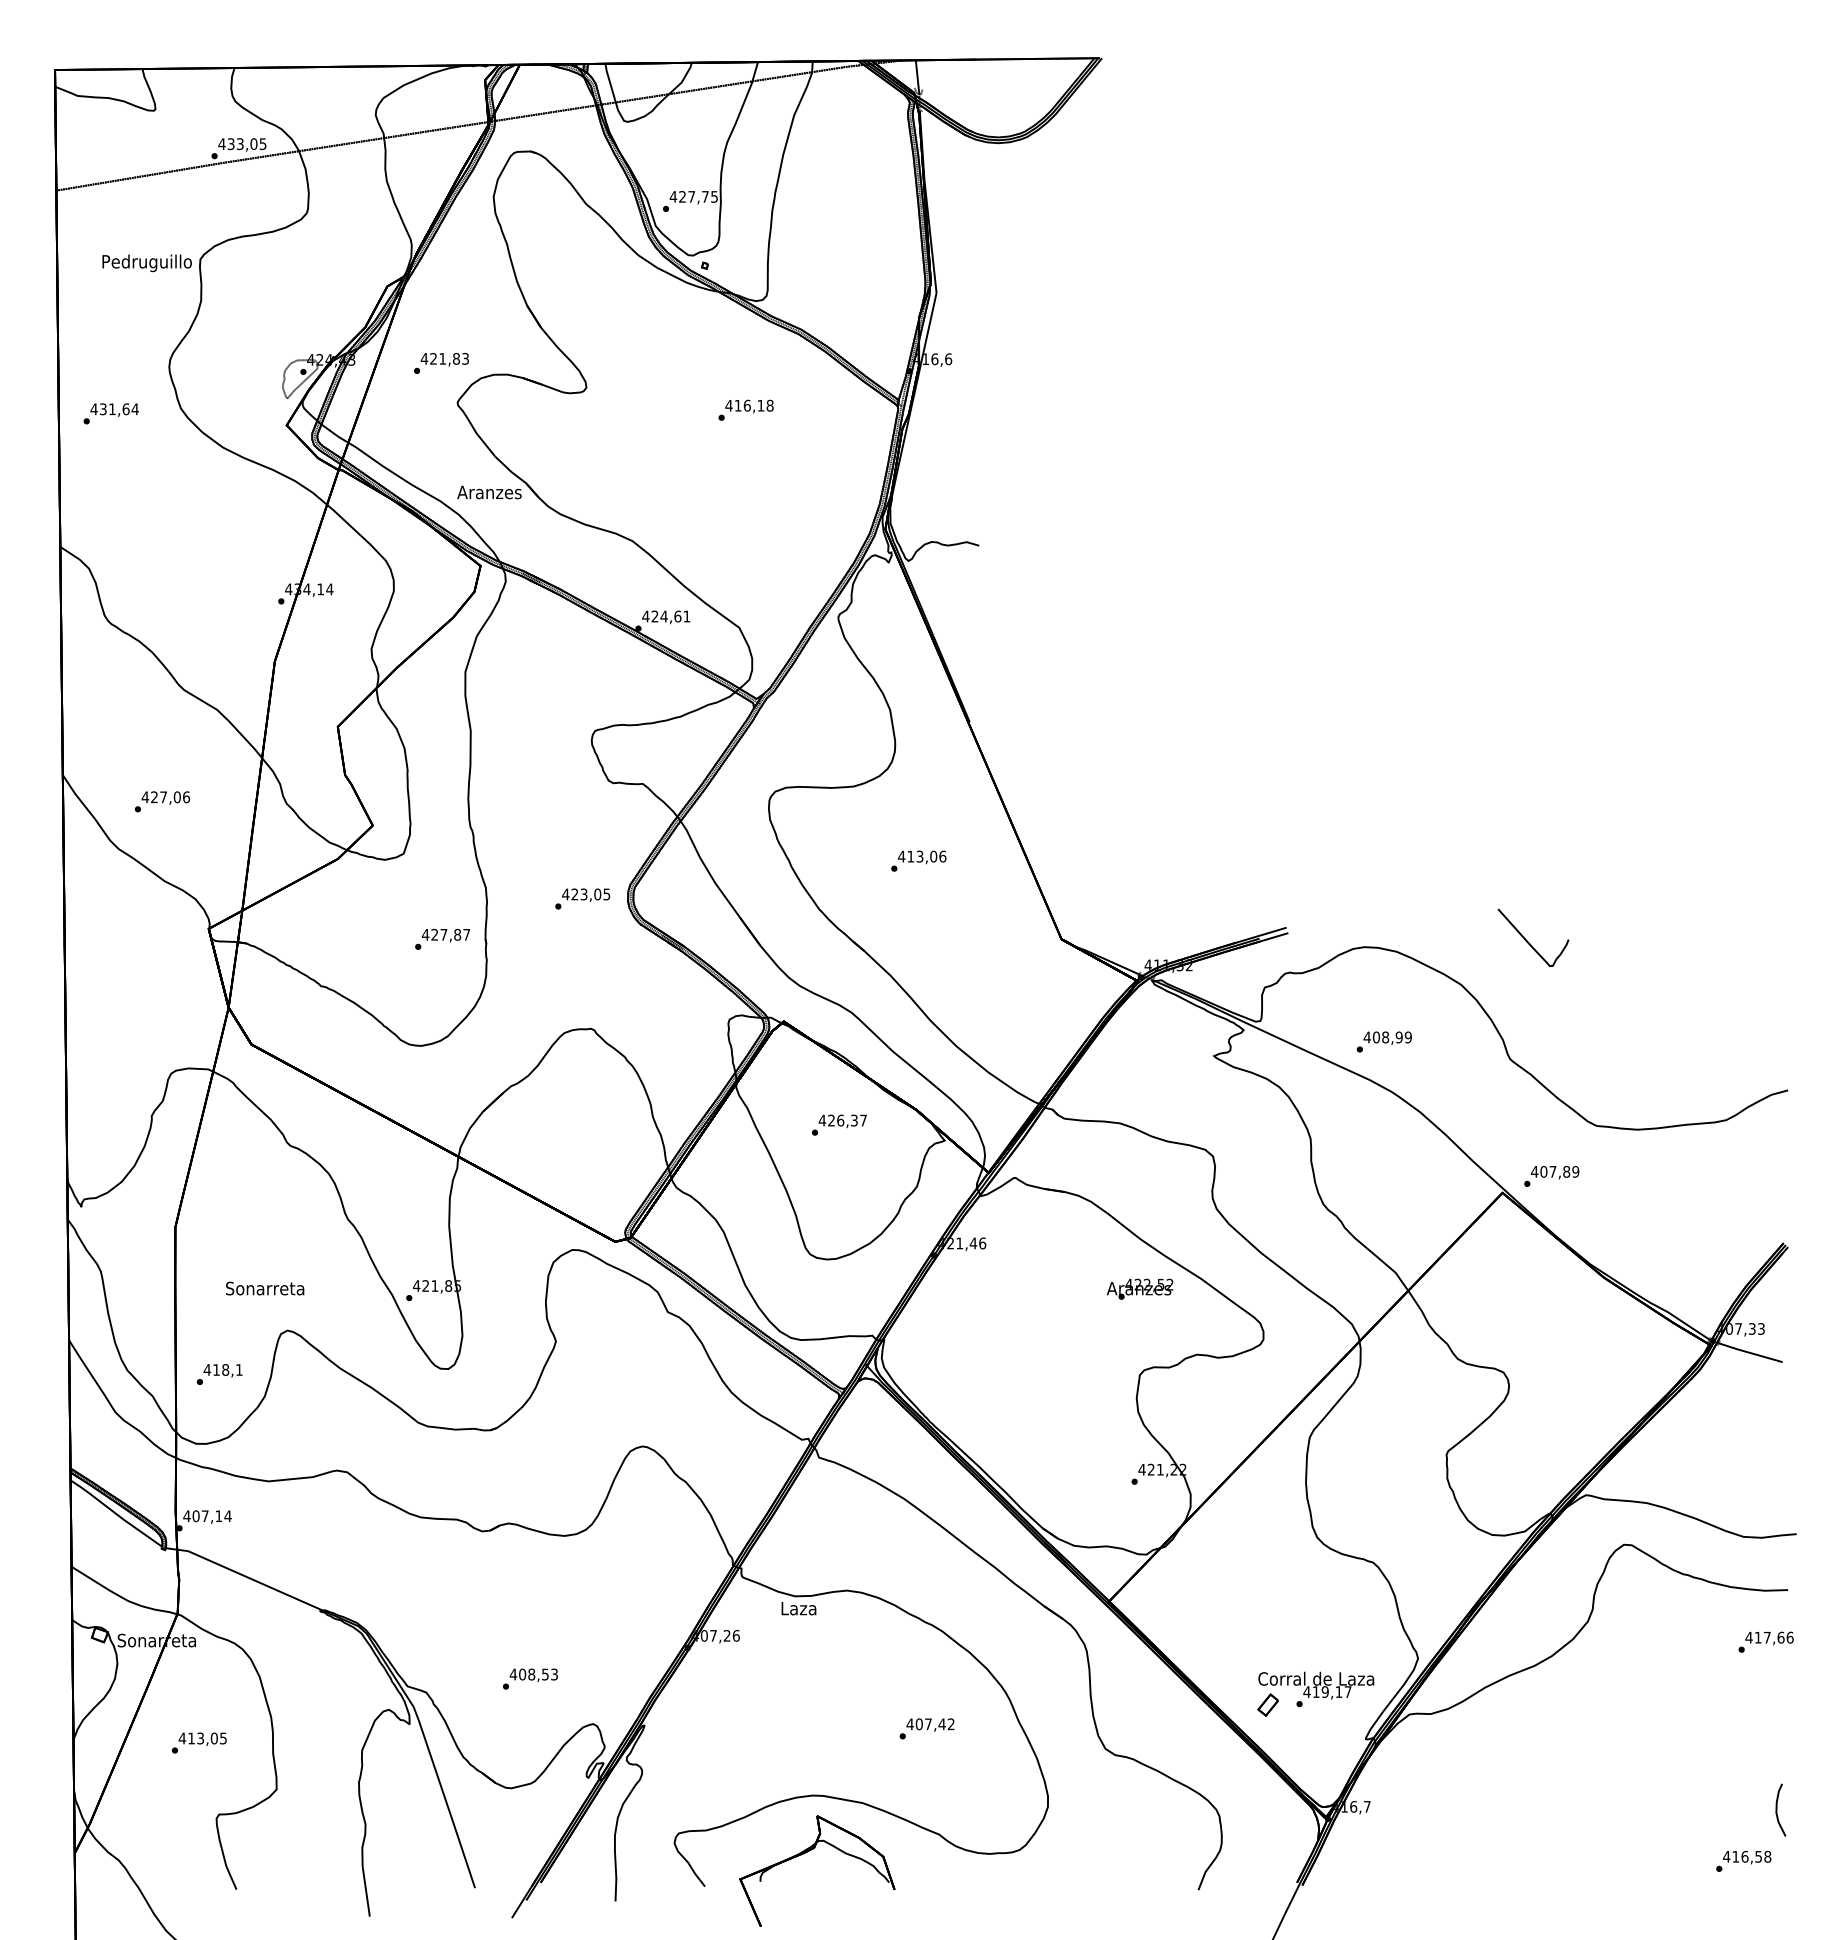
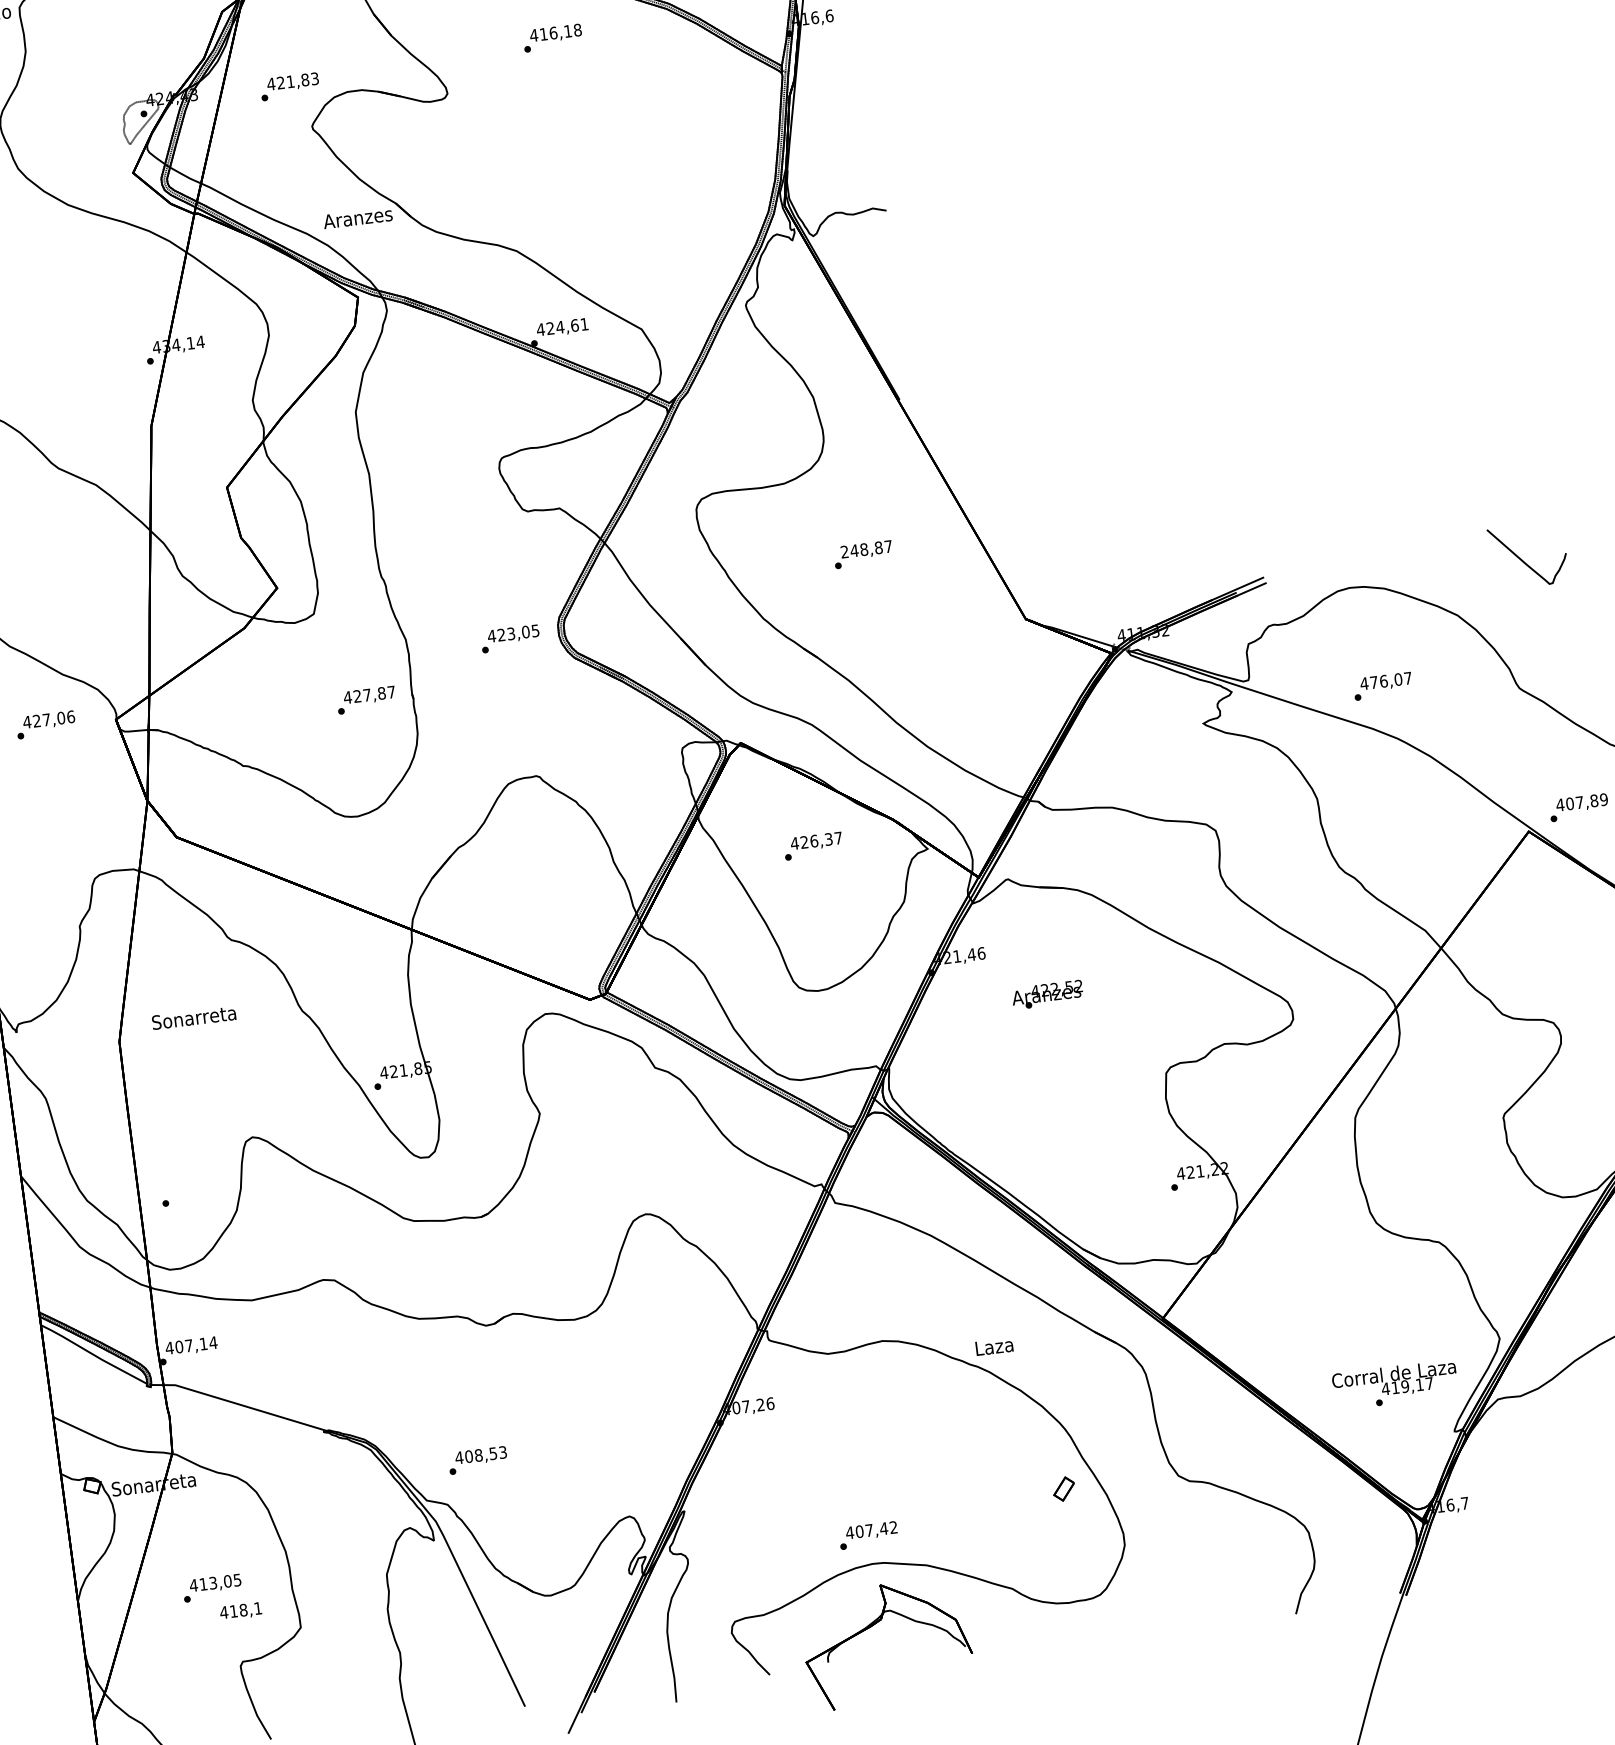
text: (745, 409) -> (552, 37), moved
text: (162, 801) -> (45, 724), moved
text: (922, 856) -> (866, 549), 413,06 -> 248,87
text: (1392, 1037) -> (1391, 680), 408,99 -> 476,07
text: (265, 1288) -> (194, 1017), moved
text: (1140, 1288) -> (1047, 994), moved
text: (222, 1370) -> (240, 1611), moved
text: (798, 1608) -> (993, 1346), moved
text: (530, 1678) -> (477, 1459), moved
part: (1267, 1704) -> (1063, 1488), moved
text: (926, 1728) -> (867, 1535), moved

